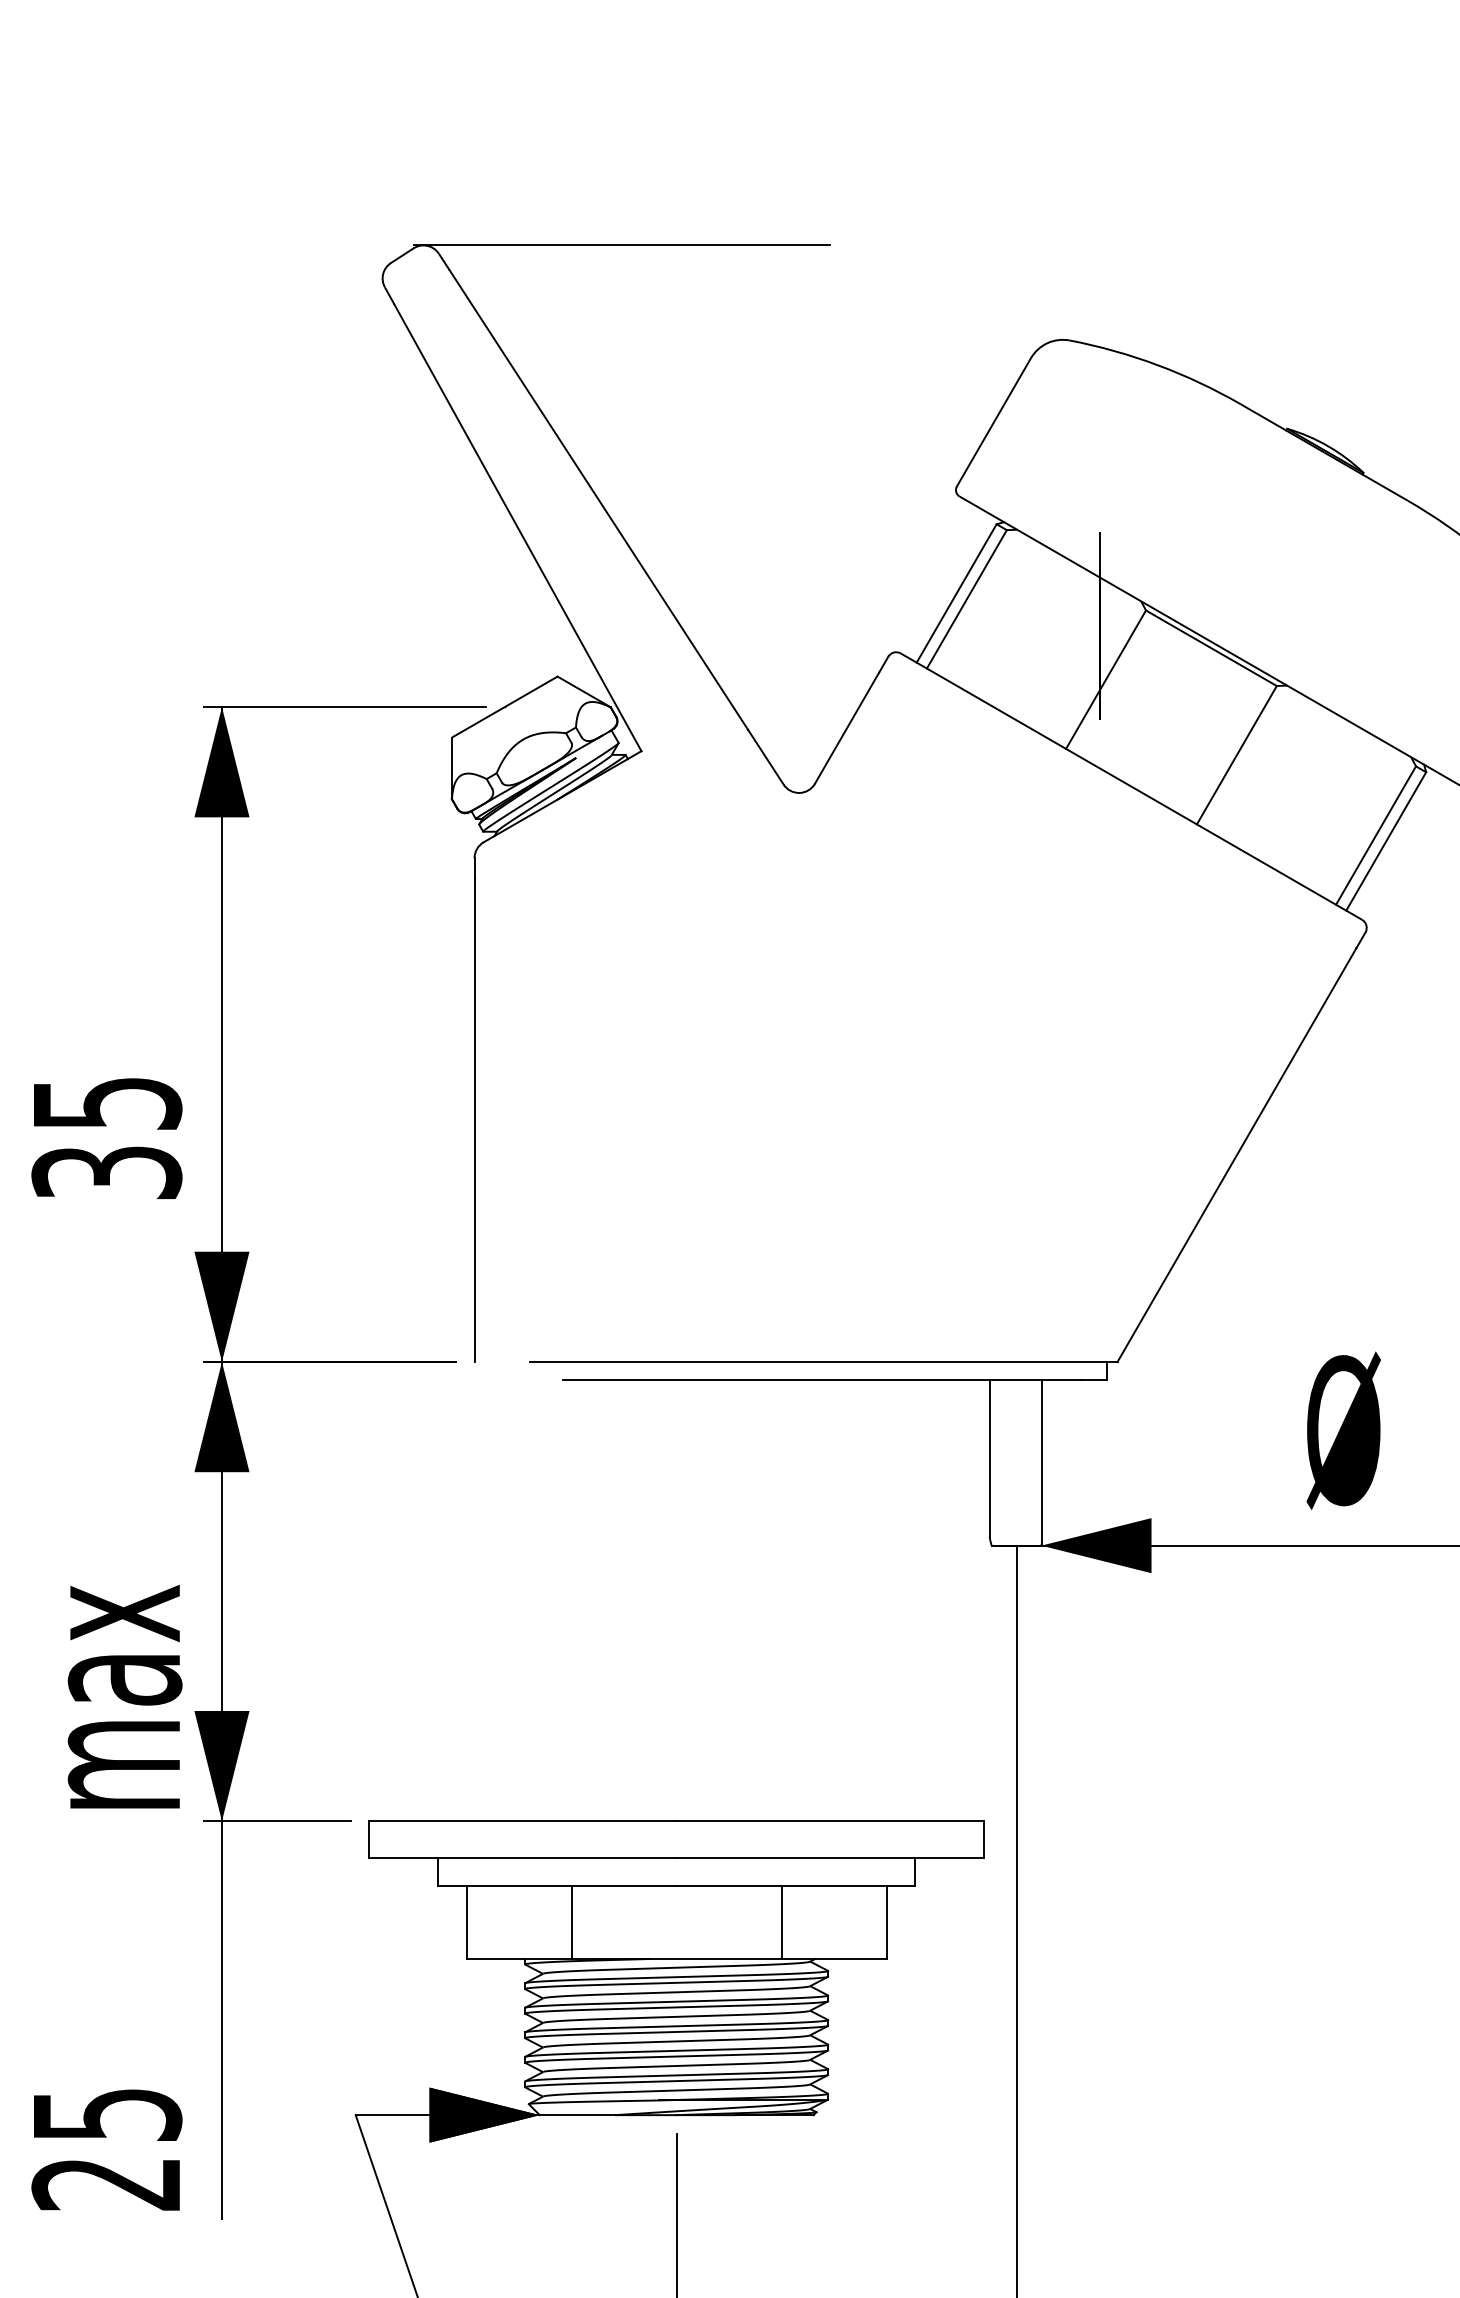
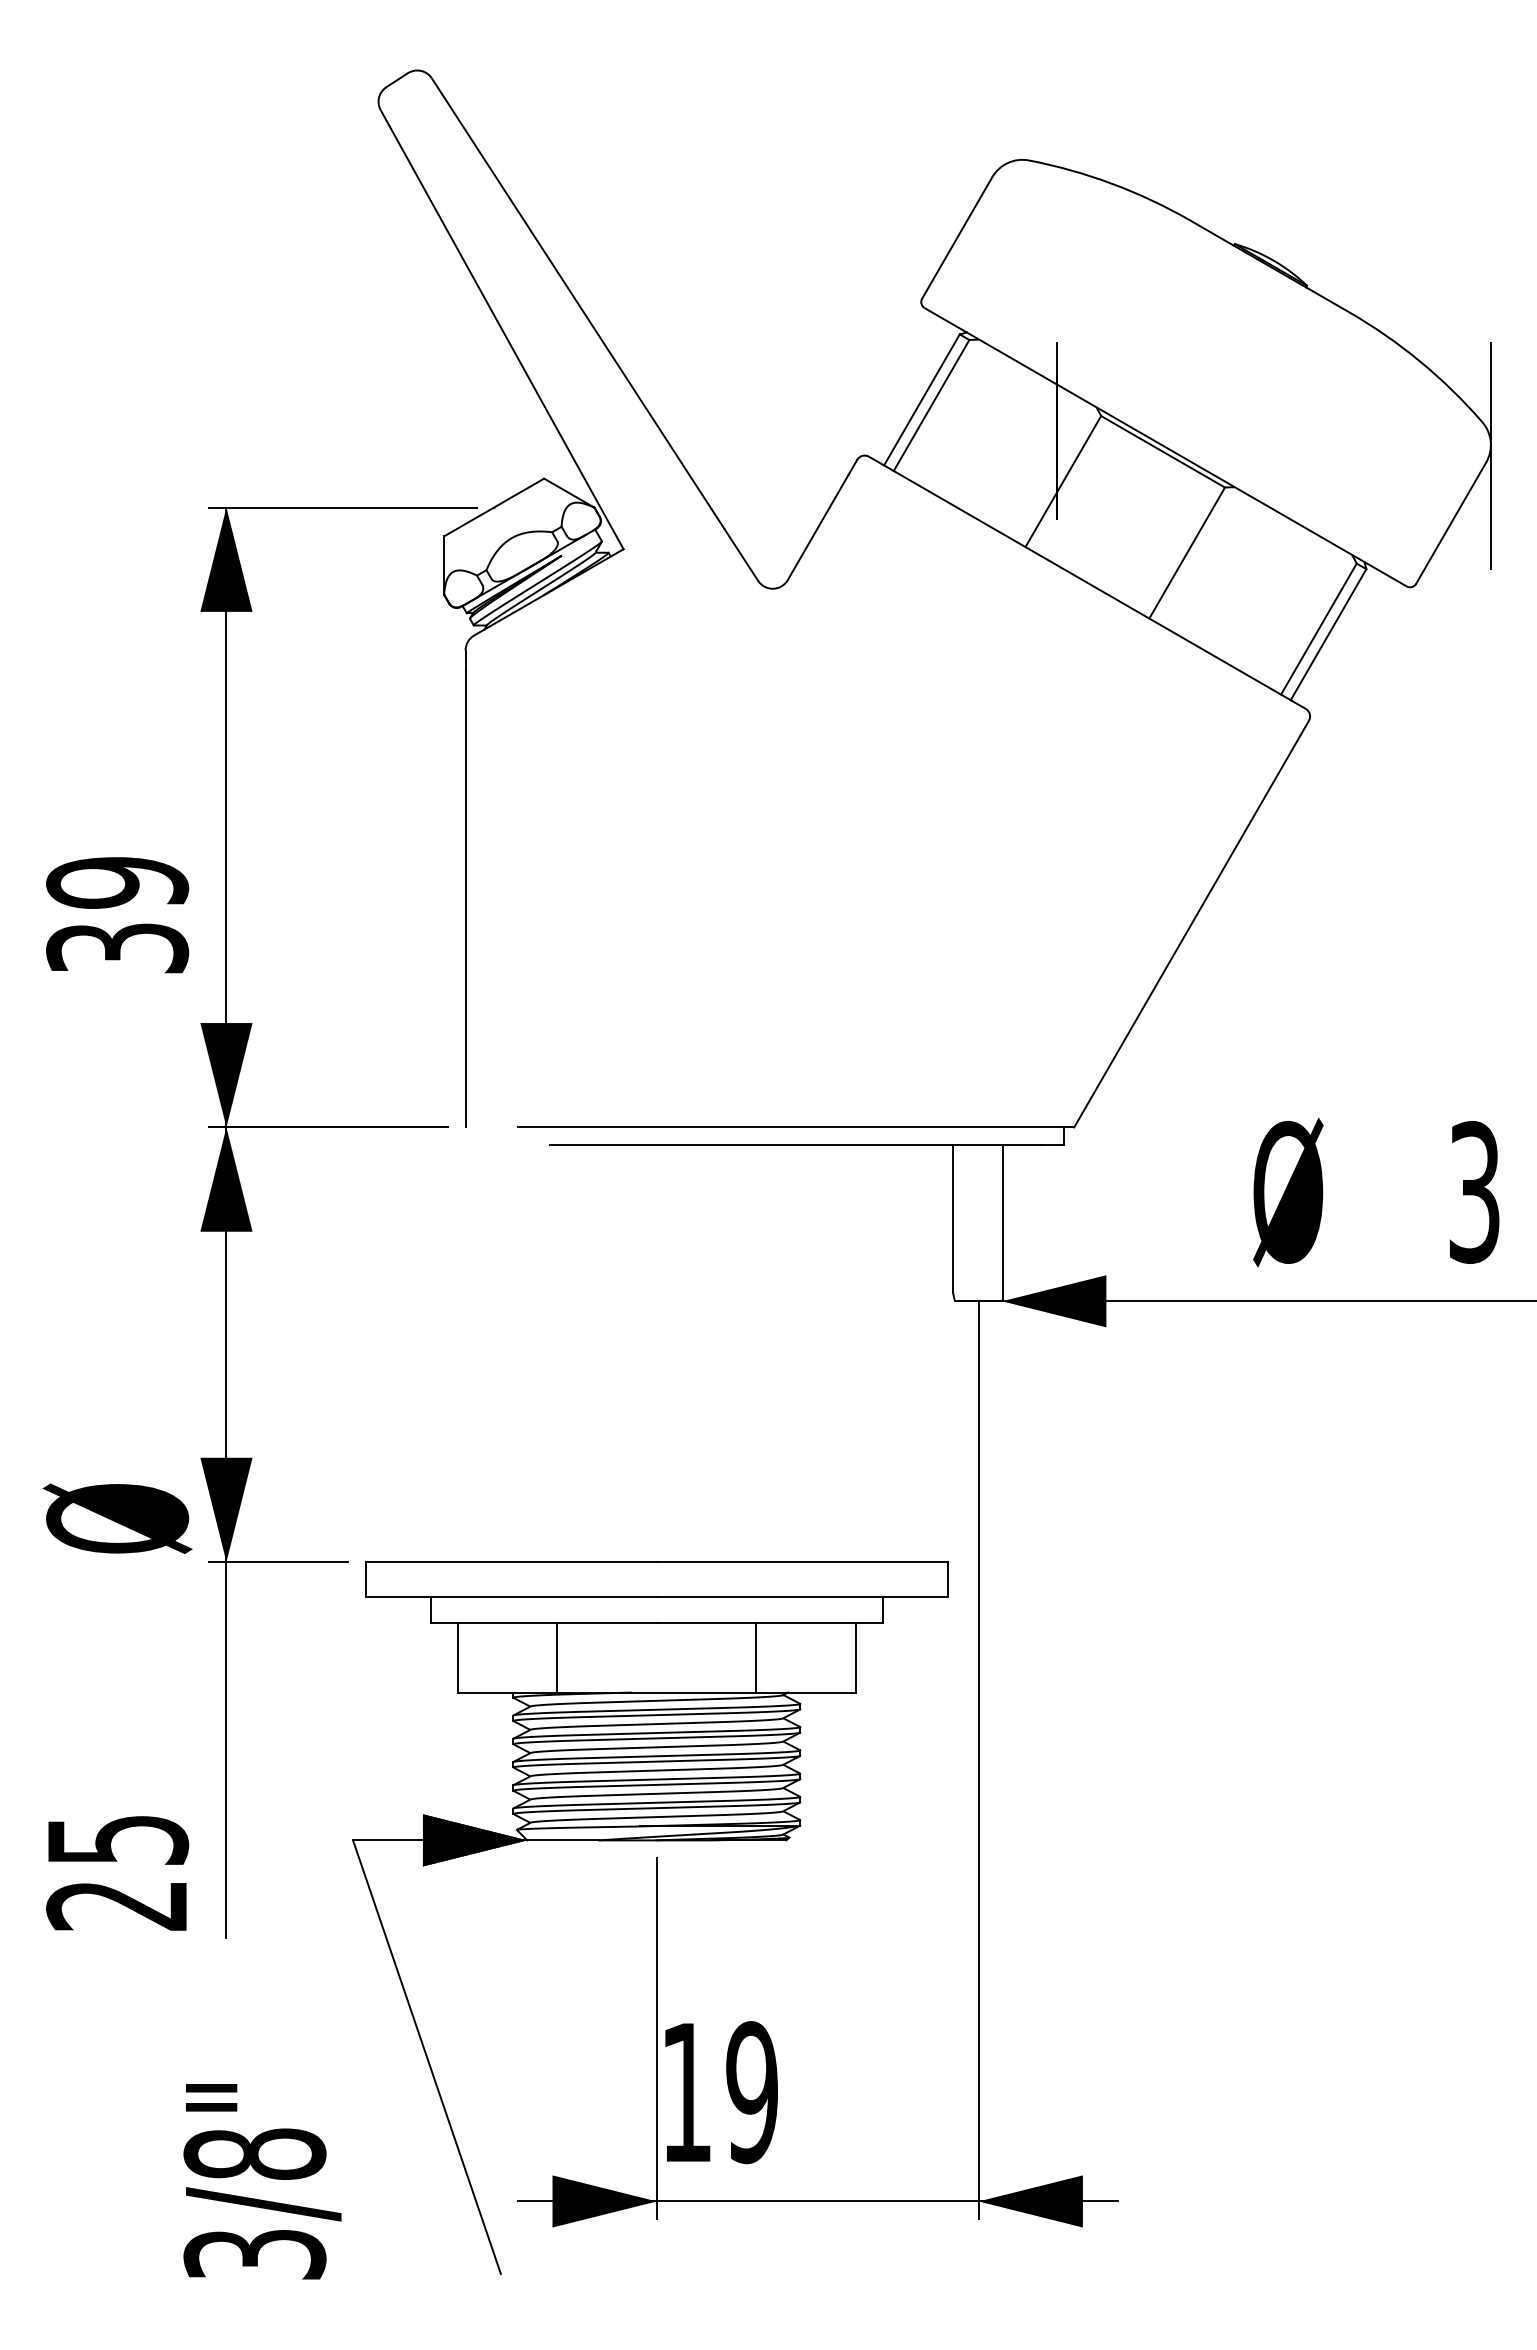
line: (621, 245) -> (604, 70), removed
text: (106, 1103) -> (117, 882), 35 -> 39
text: (106, 1698) -> (117, 1445), max -> Ø

